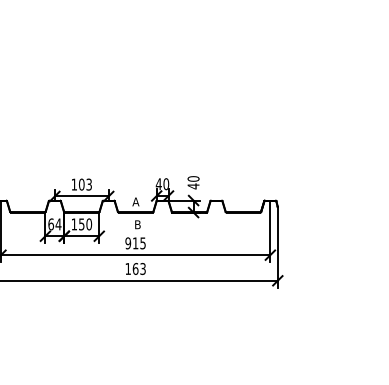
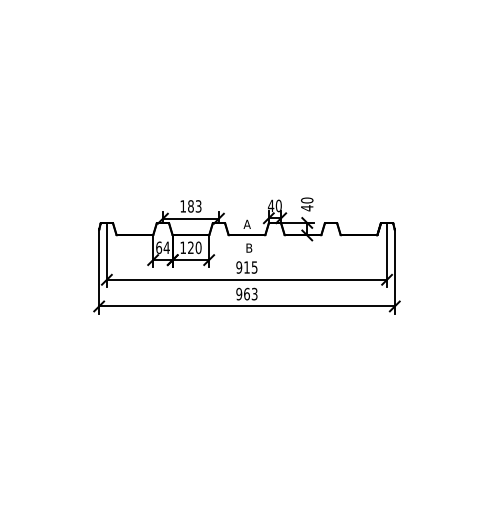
text: (81, 184) -> (190, 206), 103 -> 183
text: (81, 224) -> (190, 247), 150 -> 120
text: (128, 268) -> (239, 293), 163 -> 963

